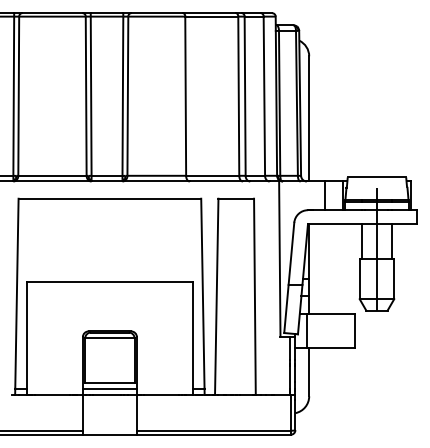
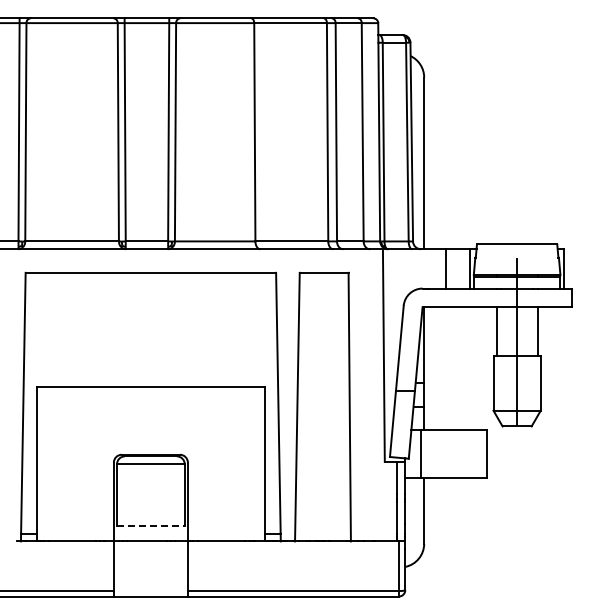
line: (109, 382) -> (150, 525), solid -> dashed
line: (109, 388) -> (150, 533), removed

